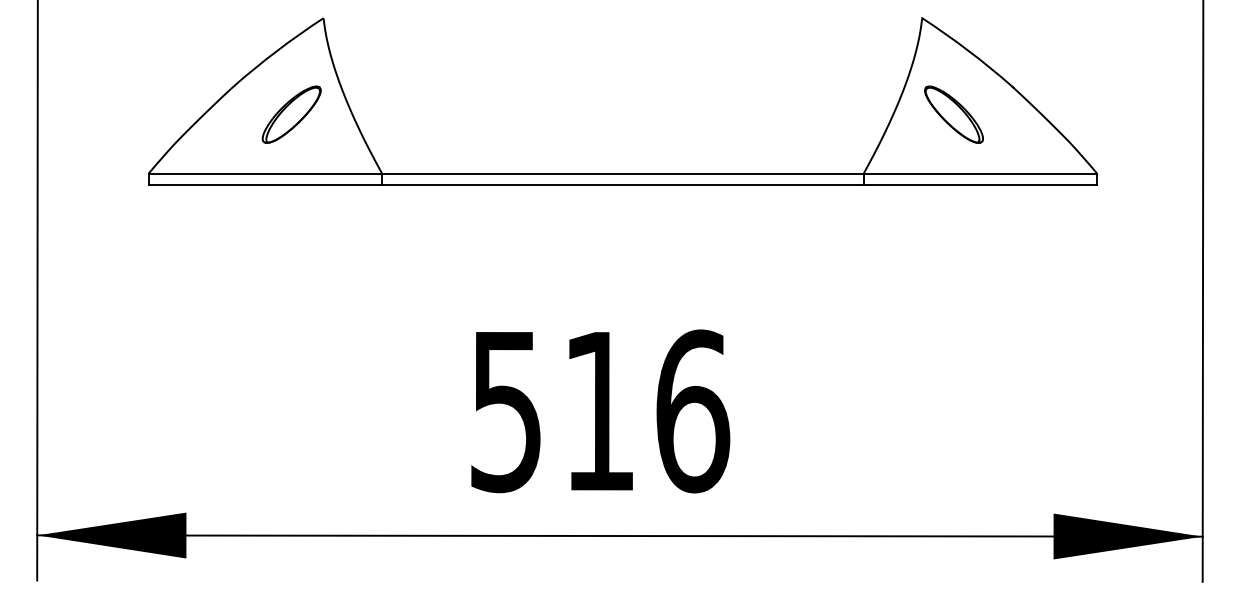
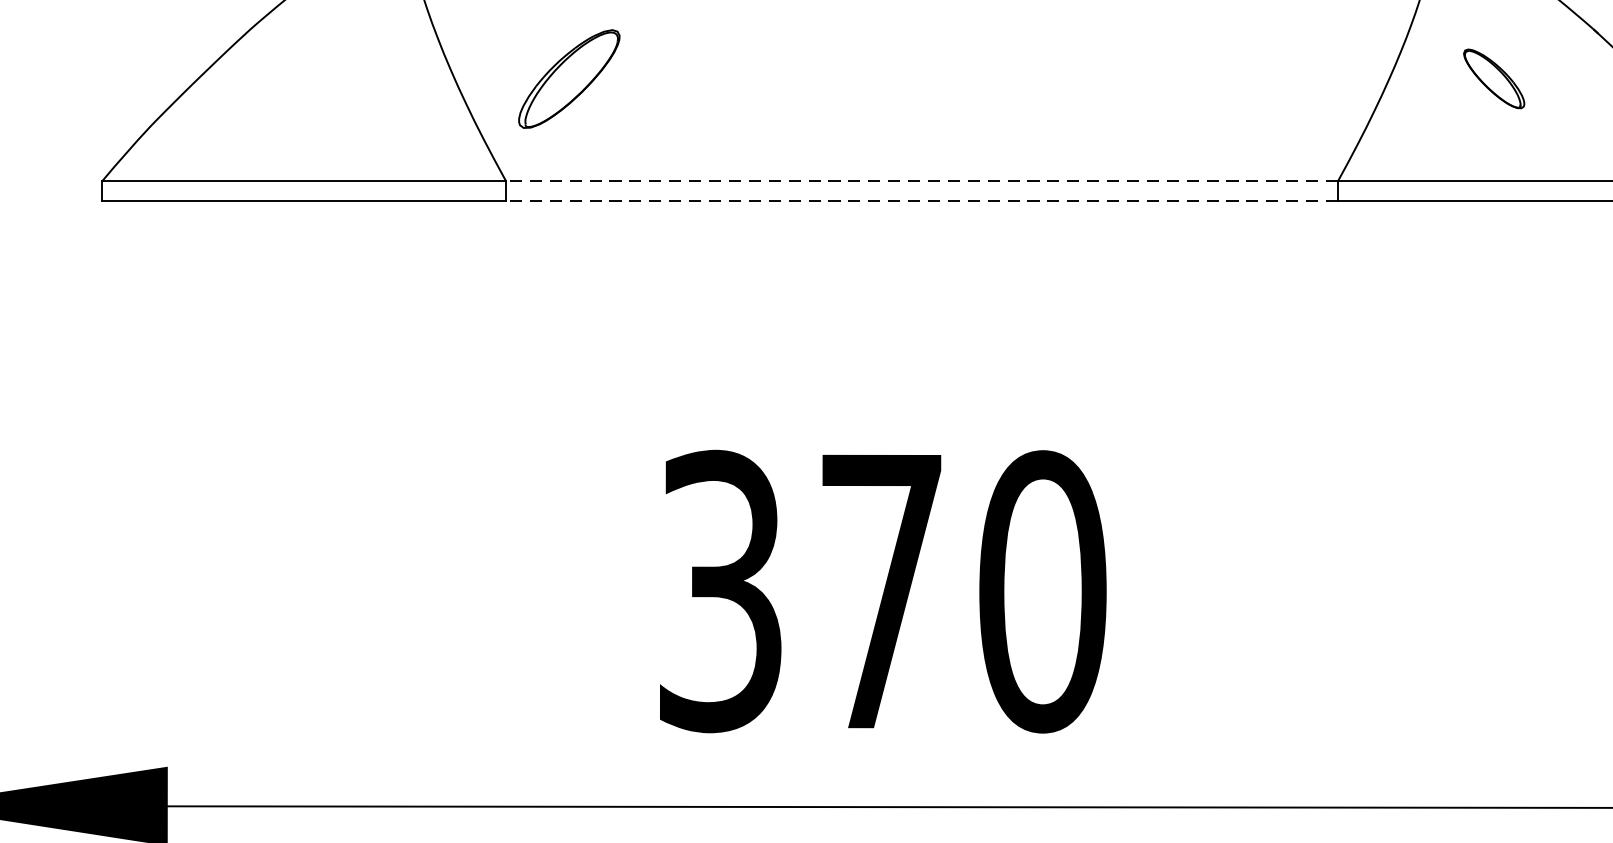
part: (291, 114) -> (568, 78), moved
part: (953, 114) -> (1493, 78), size x0.6
line: (622, 173) -> (921, 180), solid -> dashed
line: (622, 185) -> (921, 201), solid -> dashed
text: (600, 411) -> (883, 591), 516 -> 370

